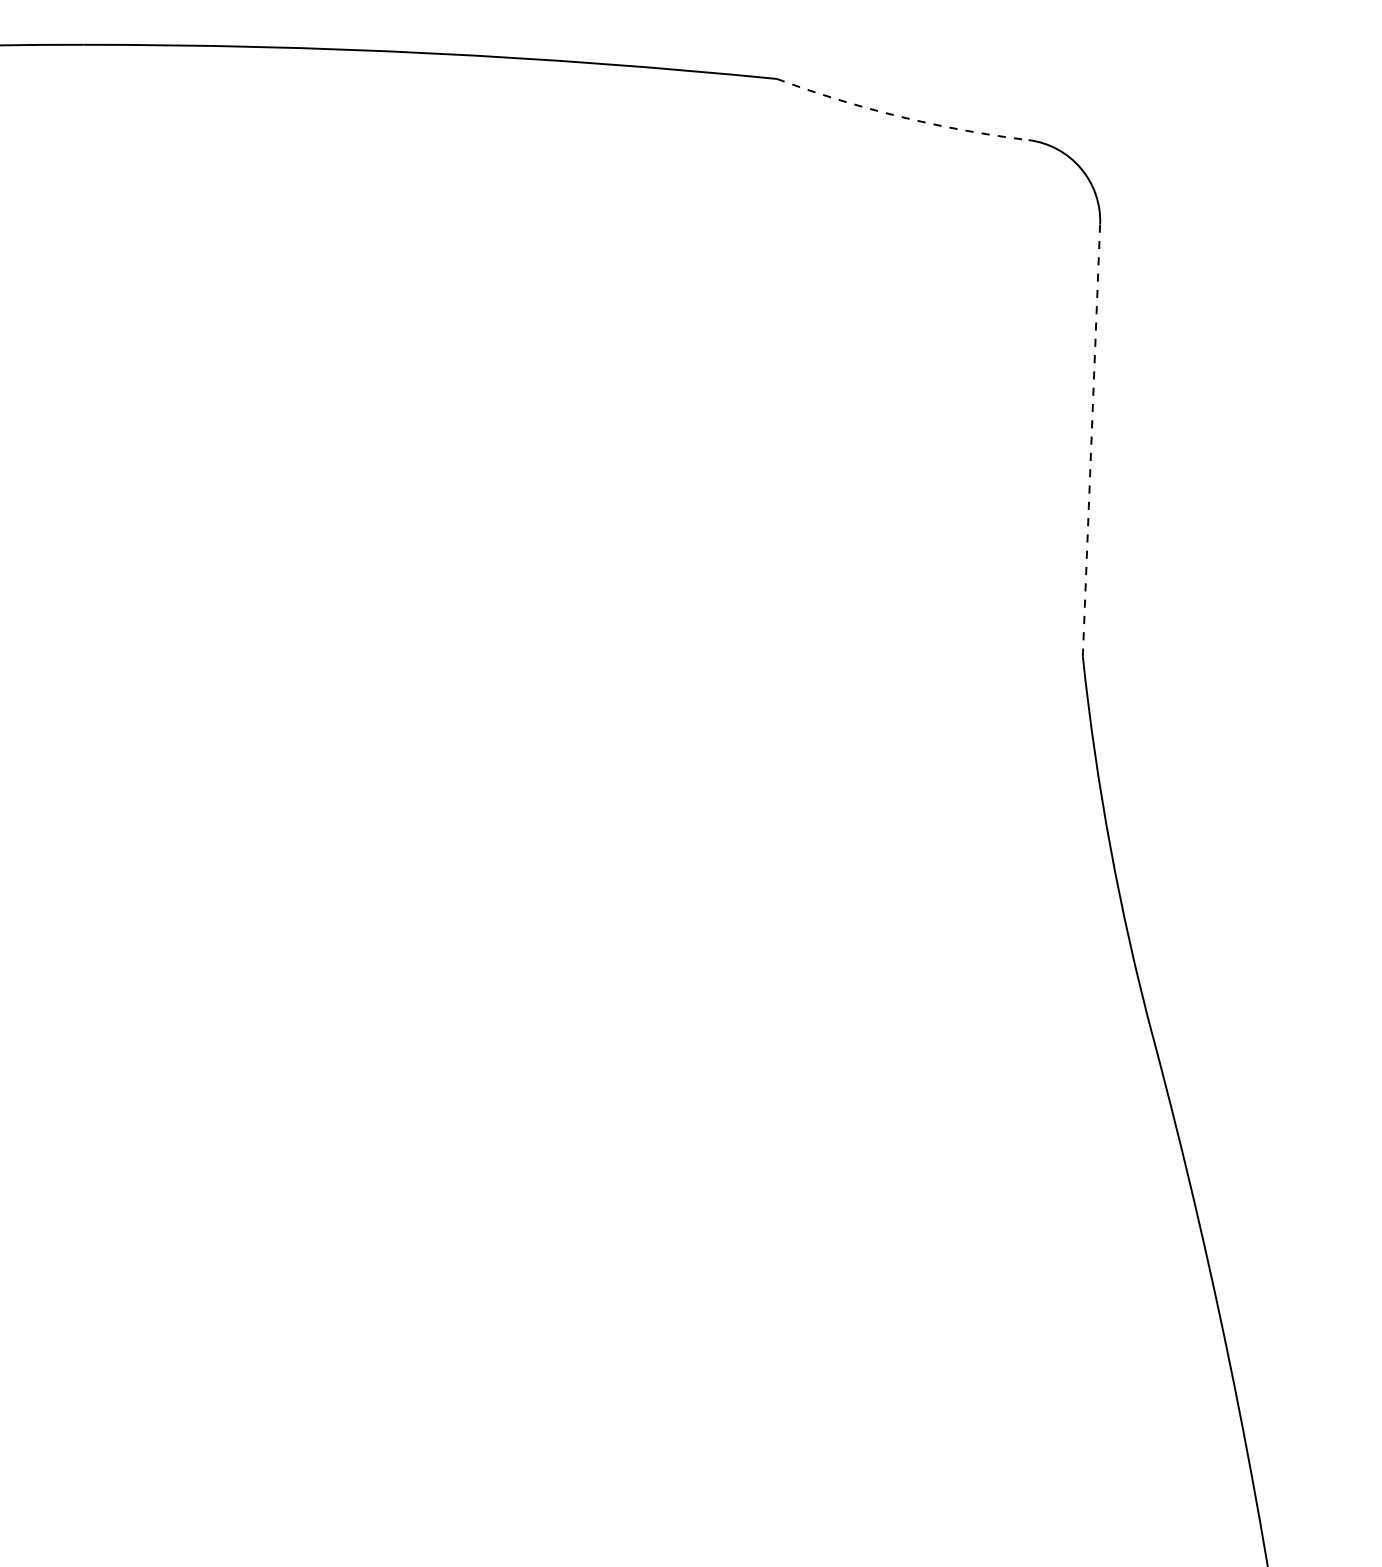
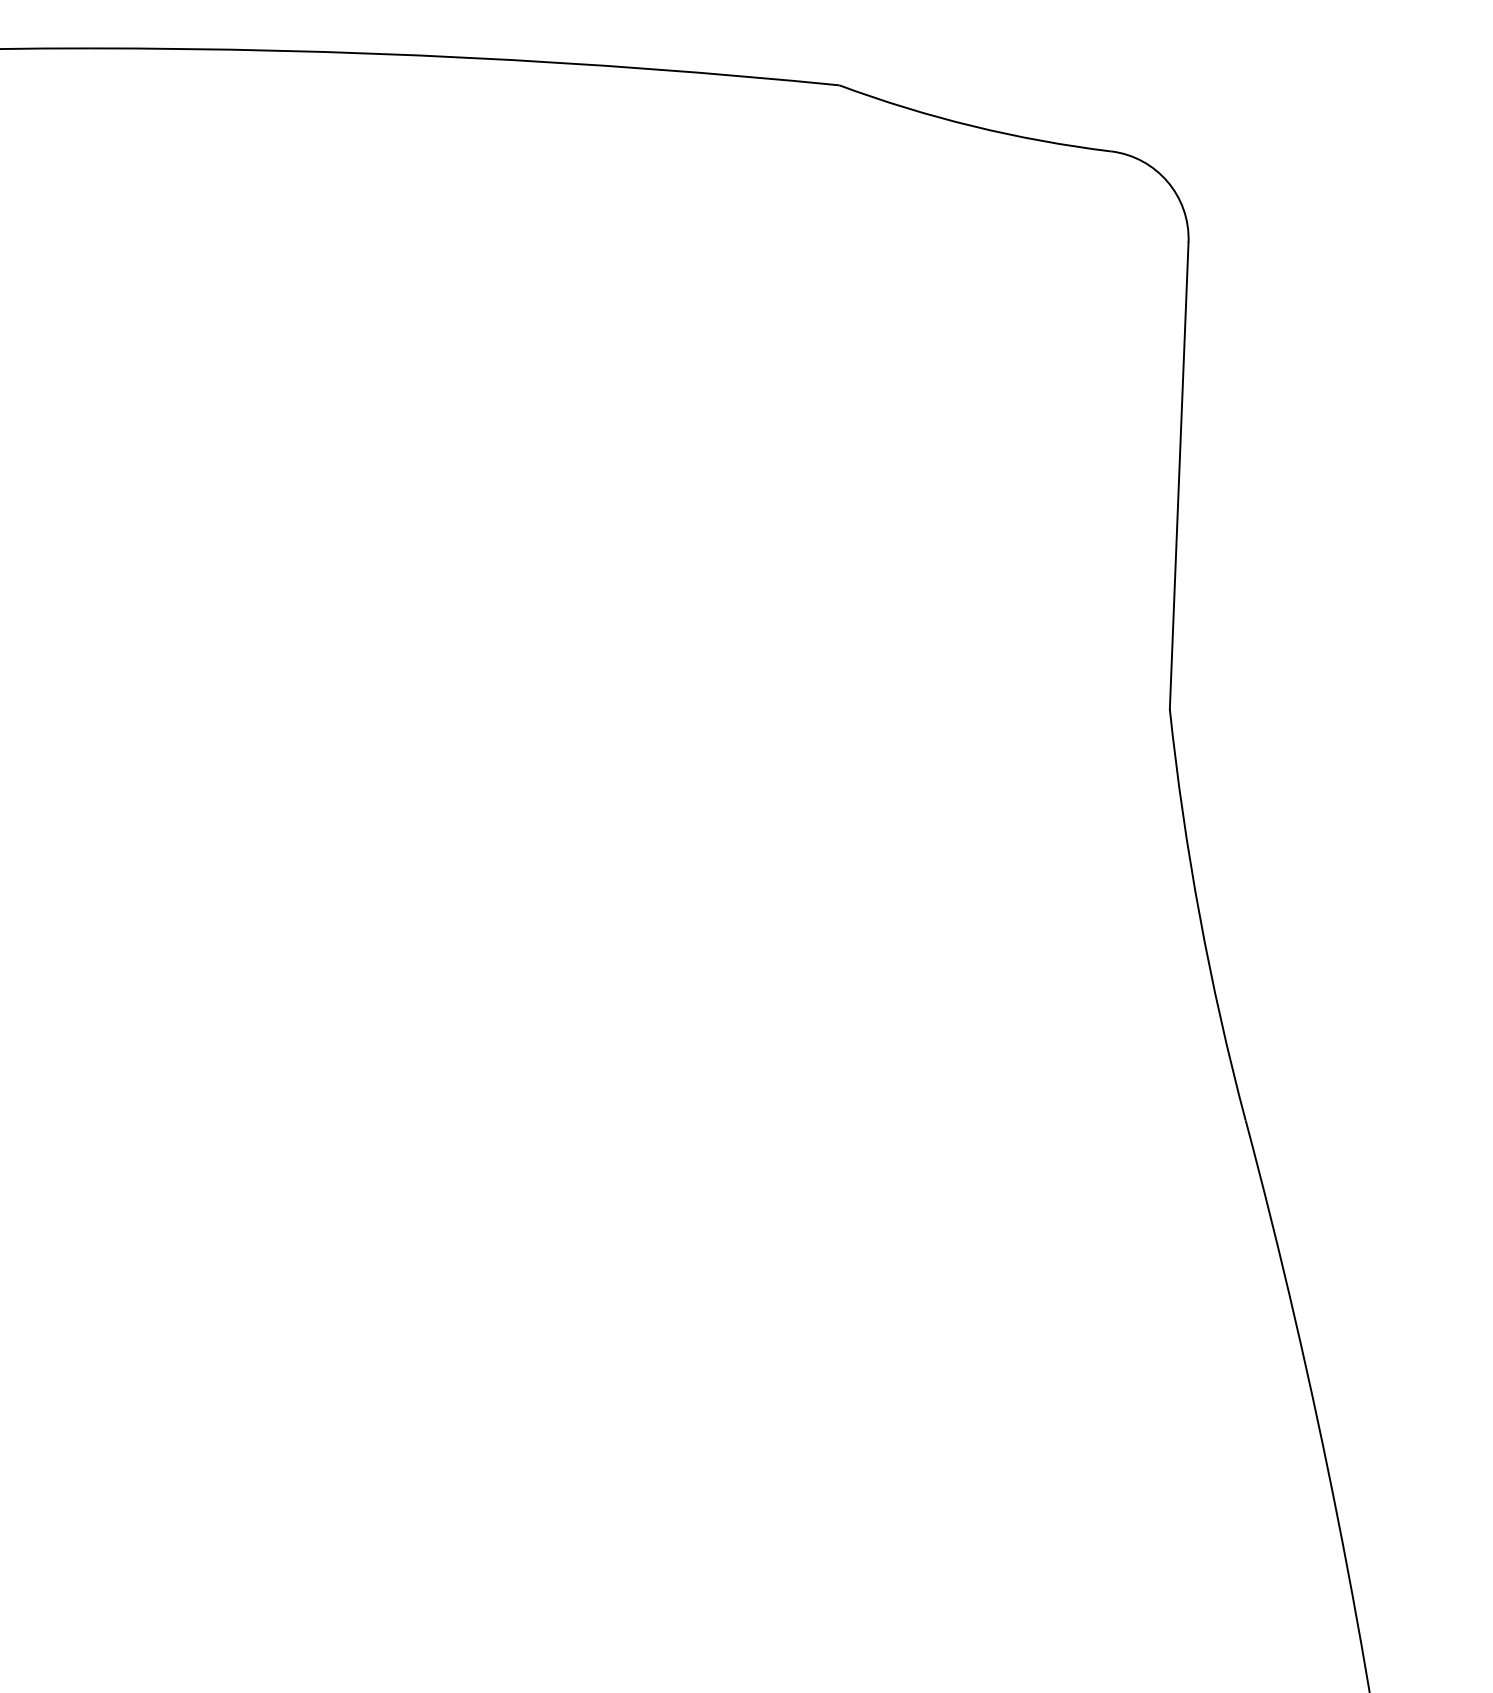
arc: (900, 116) -> (972, 125), dashed -> solid
line: (1091, 440) -> (1179, 475), dashed -> solid

